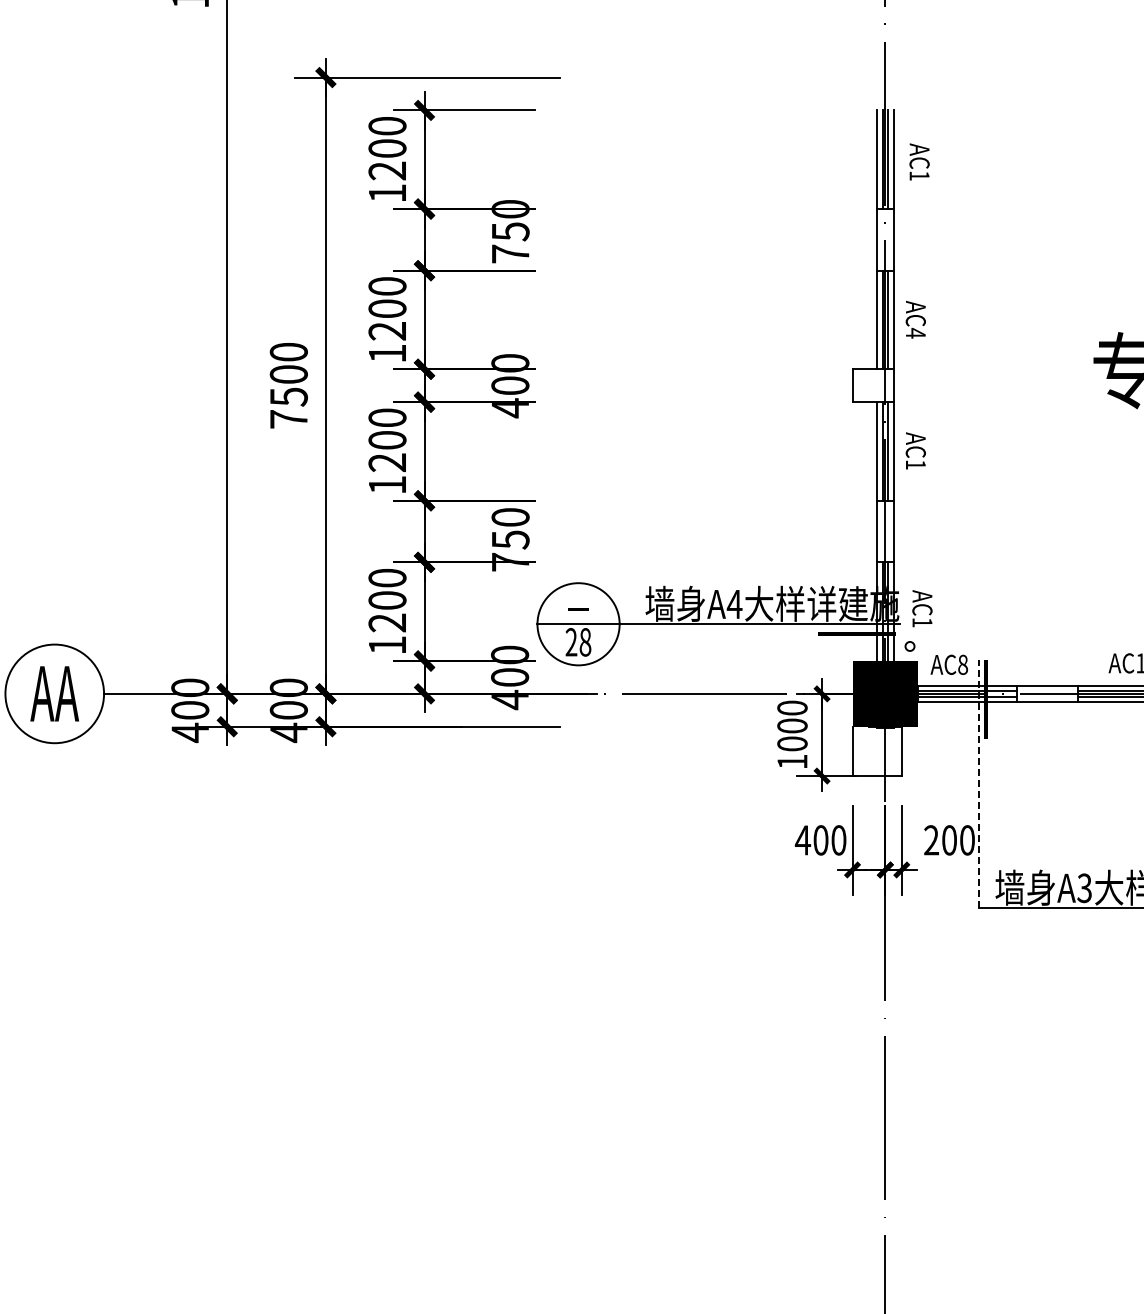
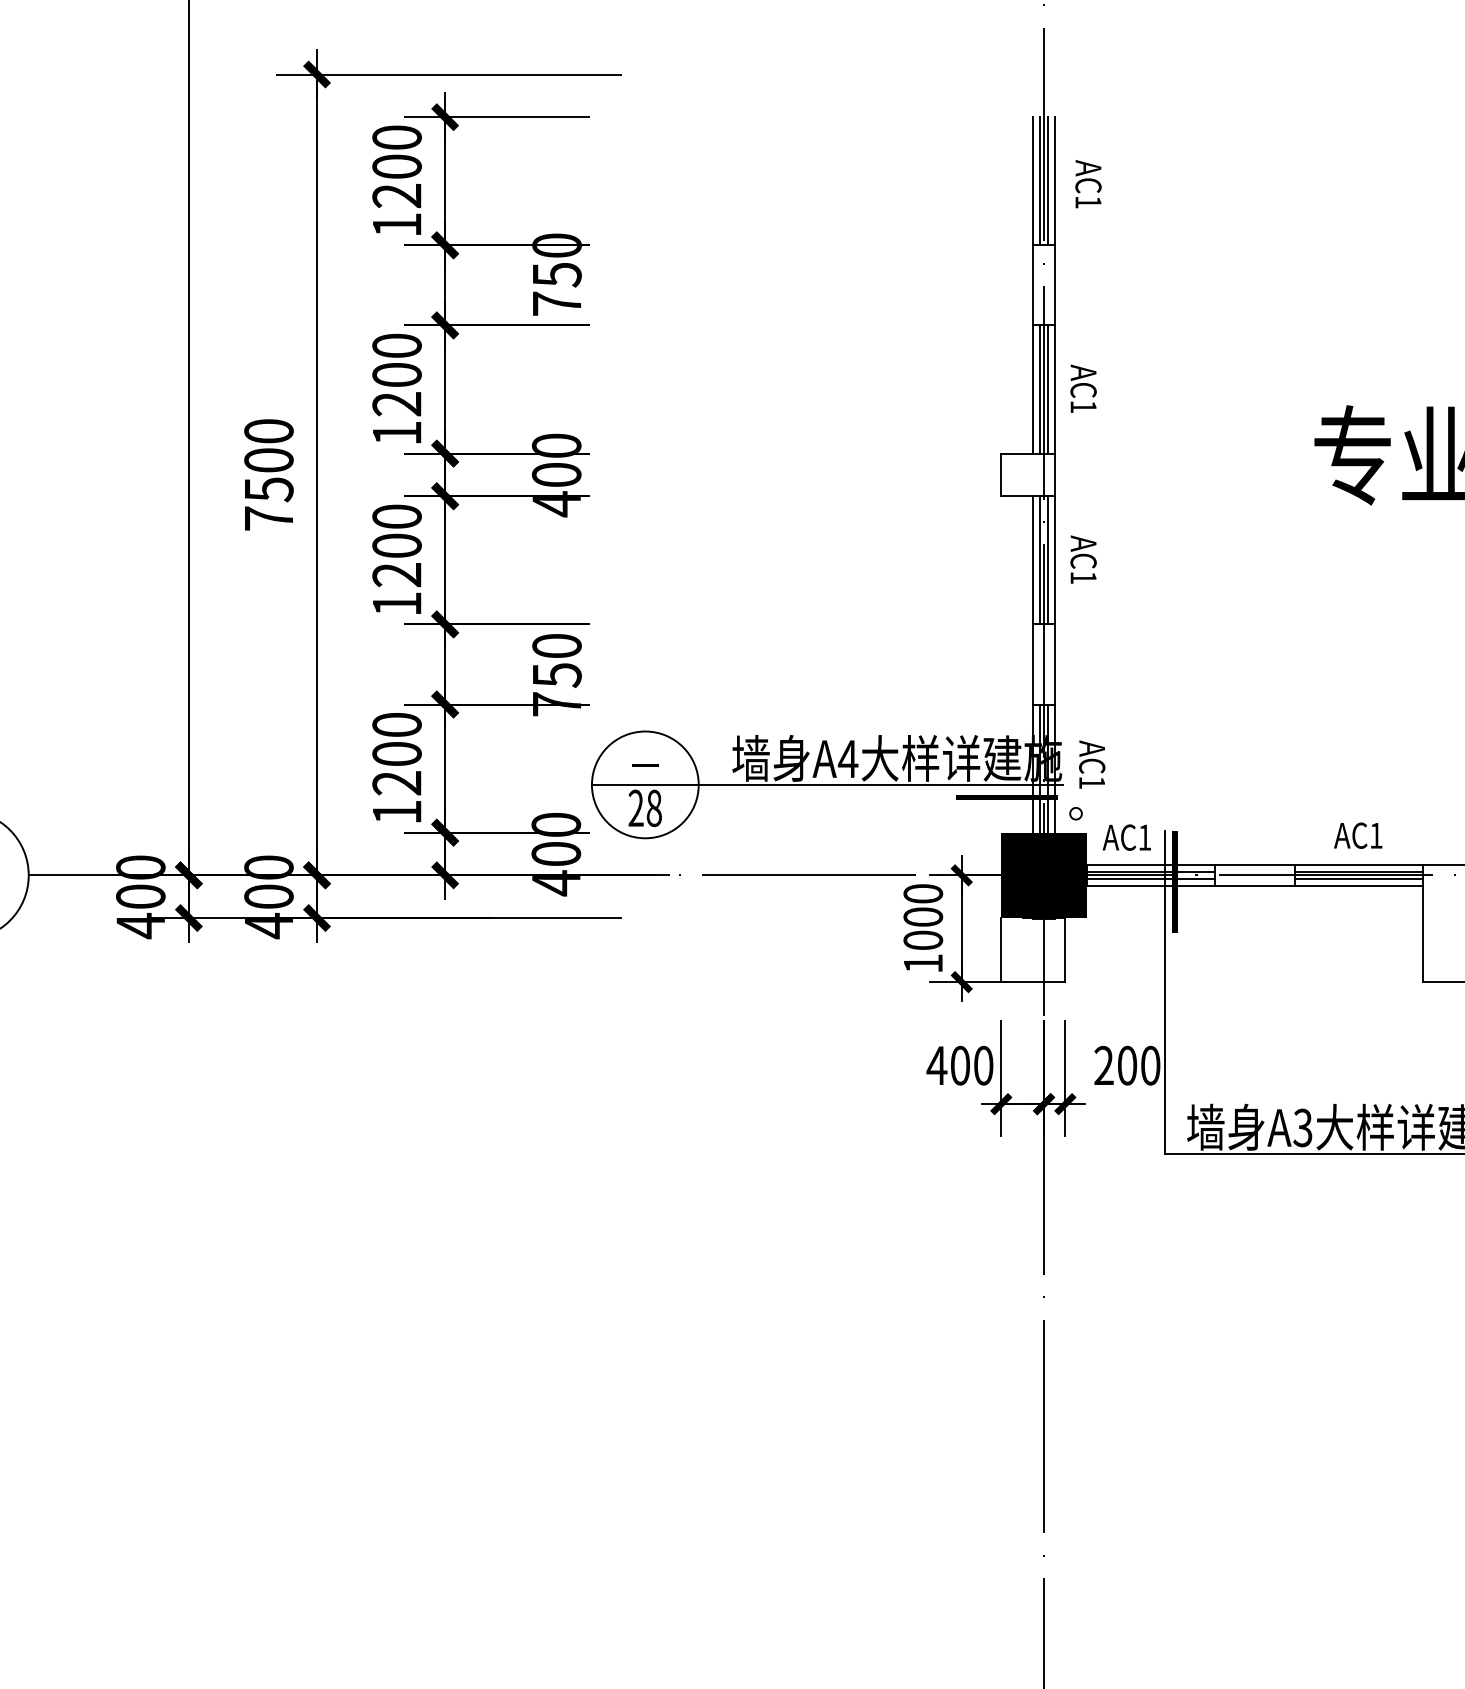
text: (915, 332) -> (1083, 405), AC4 -> AC1
text: (963, 664) -> (1145, 837), AC8 -> AC1
line: (978, 783) -> (1165, 991), dashed -> solid

